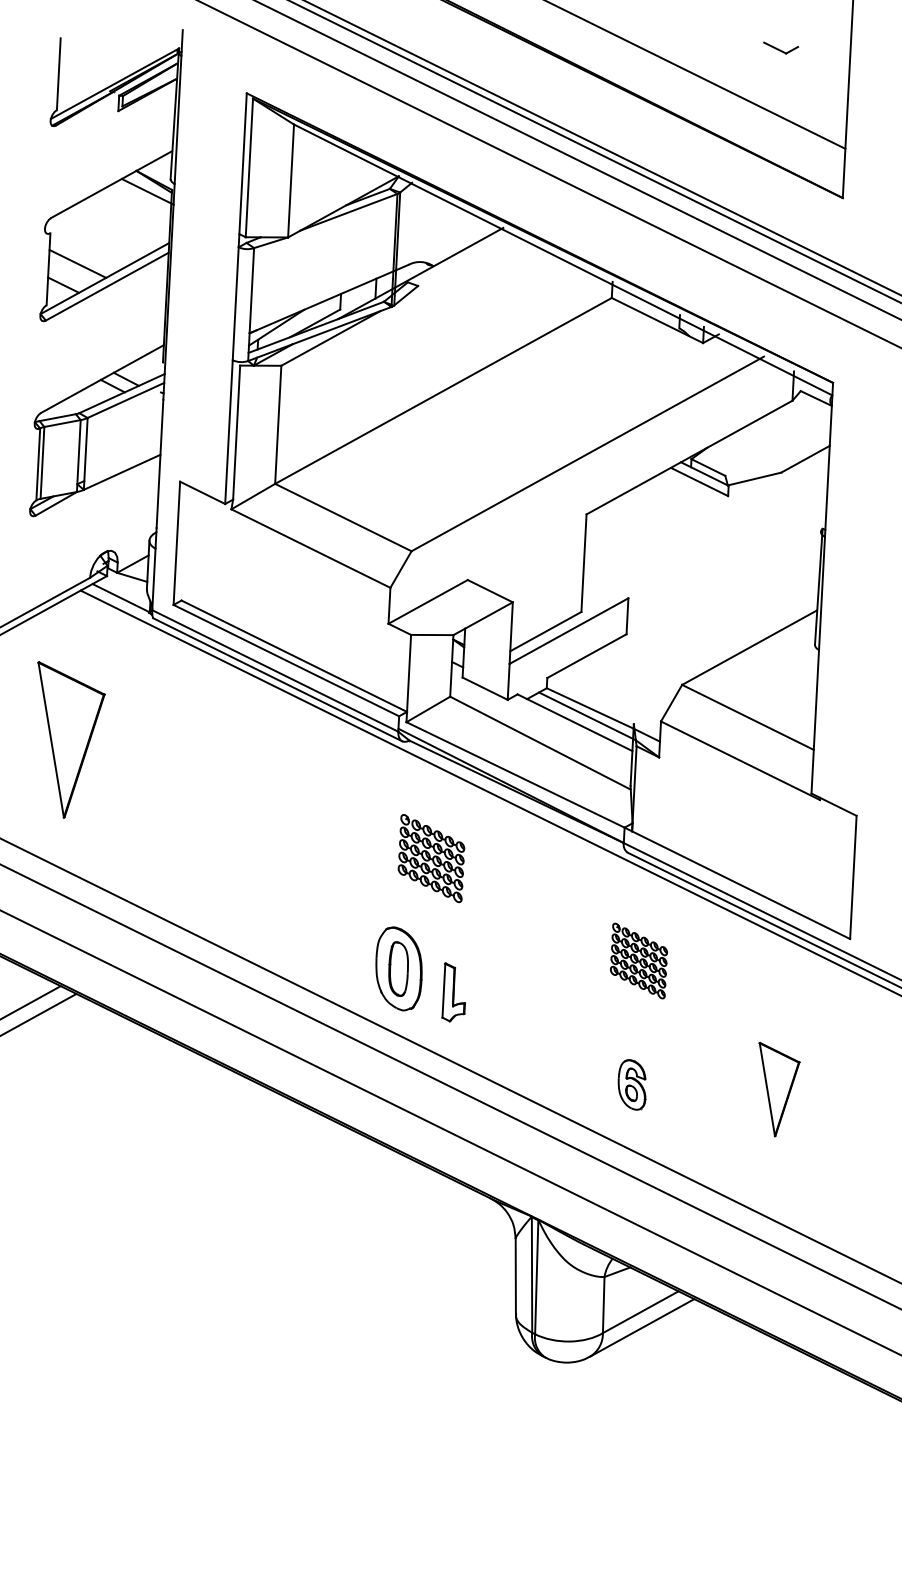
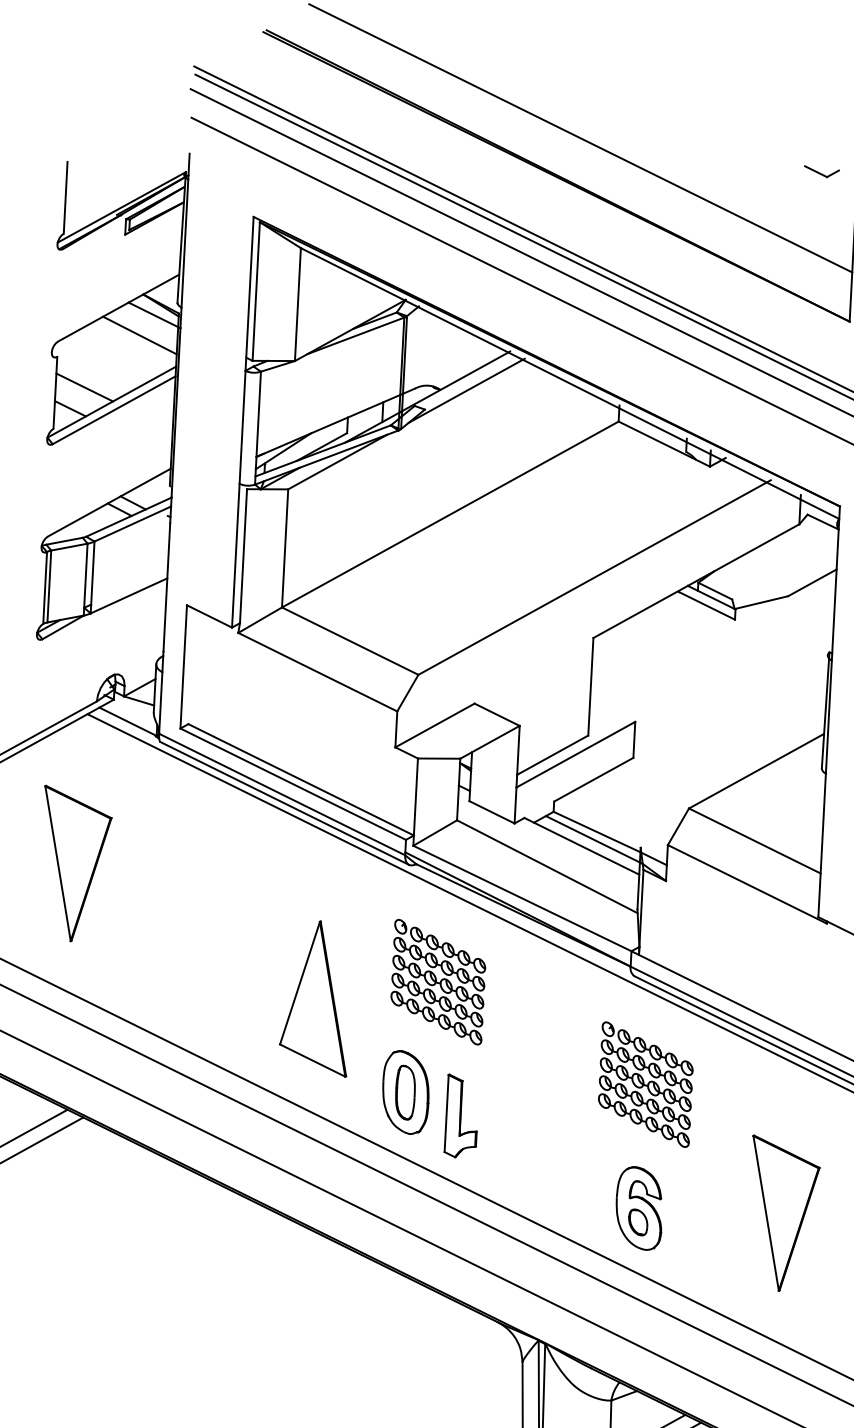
part: (781, 47) -> (822, 171), moved
line: (132, 211) -> (139, 335), added
line: (459, 267) -> (466, 391), added
part: (431, 858) -> (438, 982), size x1.43
part: (306, 875) -> (313, 999), added
part: (638, 960) -> (645, 1084), size x1.67
part: (453, 992) -> (460, 1116), size x1.43
part: (631, 1084) -> (638, 1208), size x1.67
part: (779, 1089) -> (786, 1213), size x1.67

